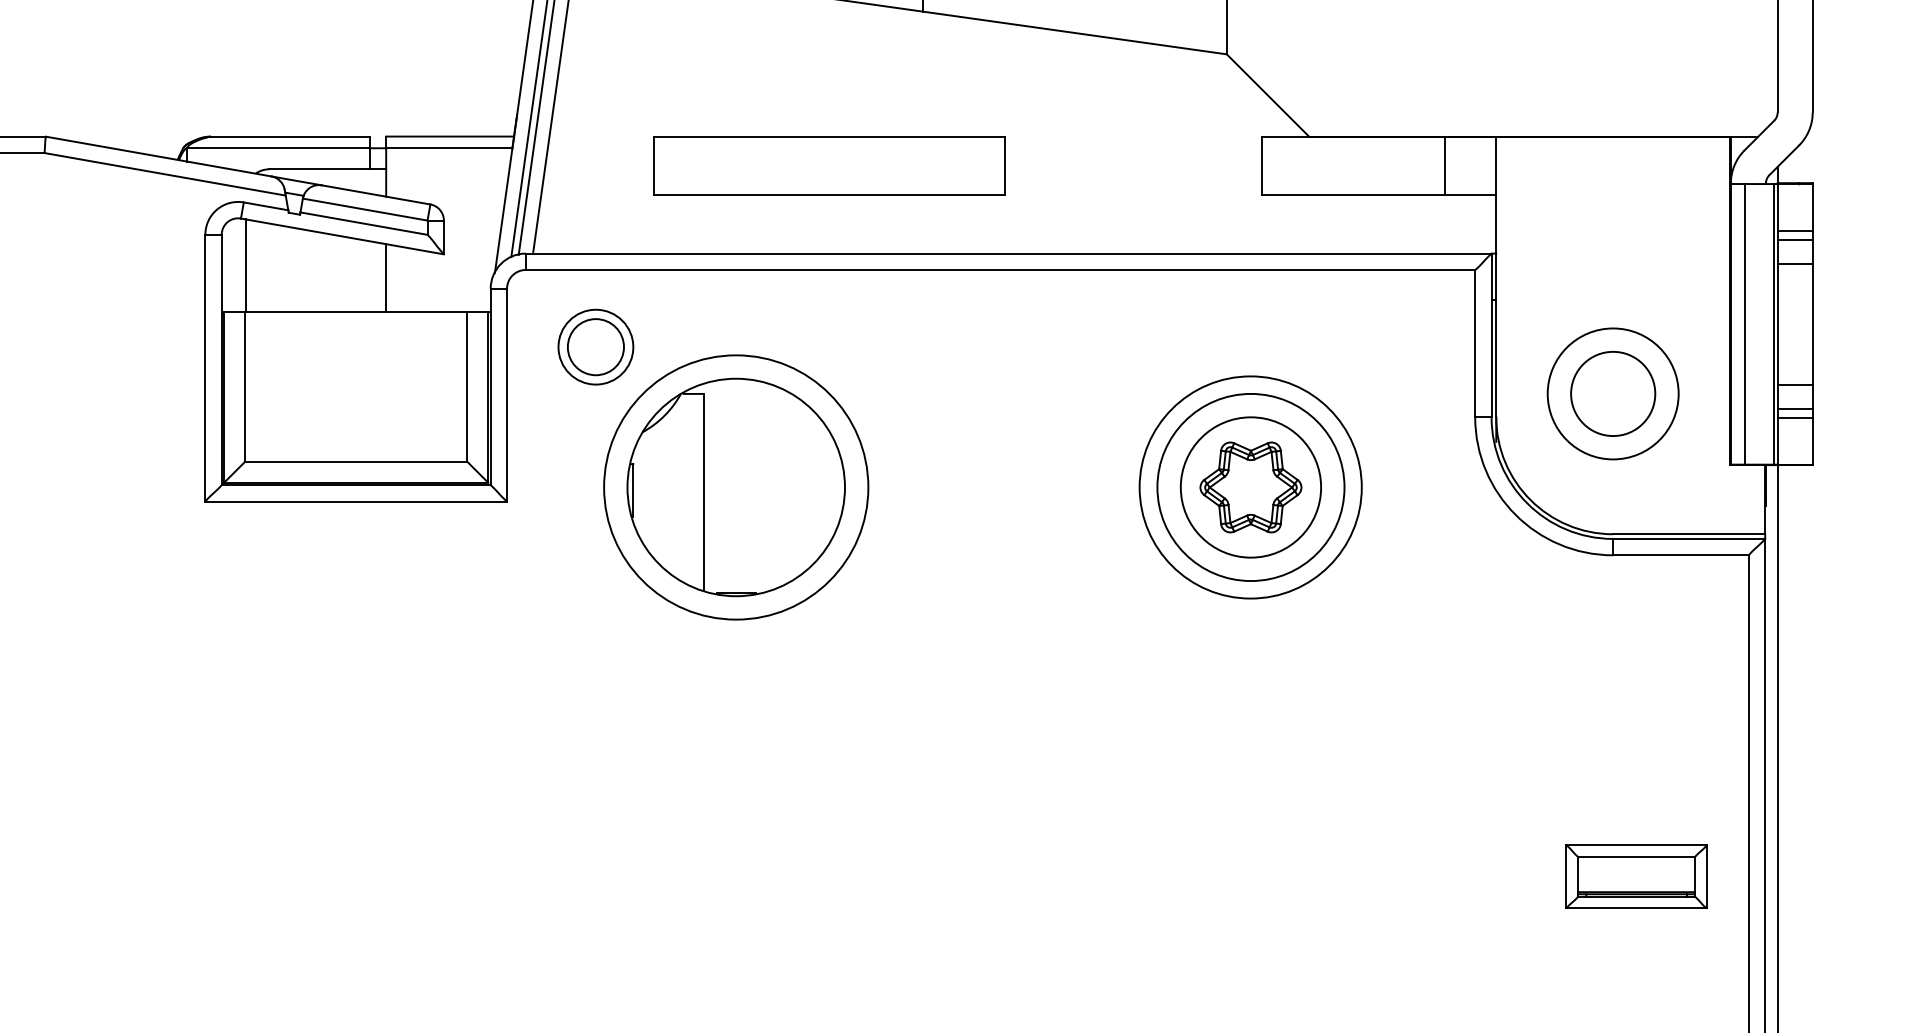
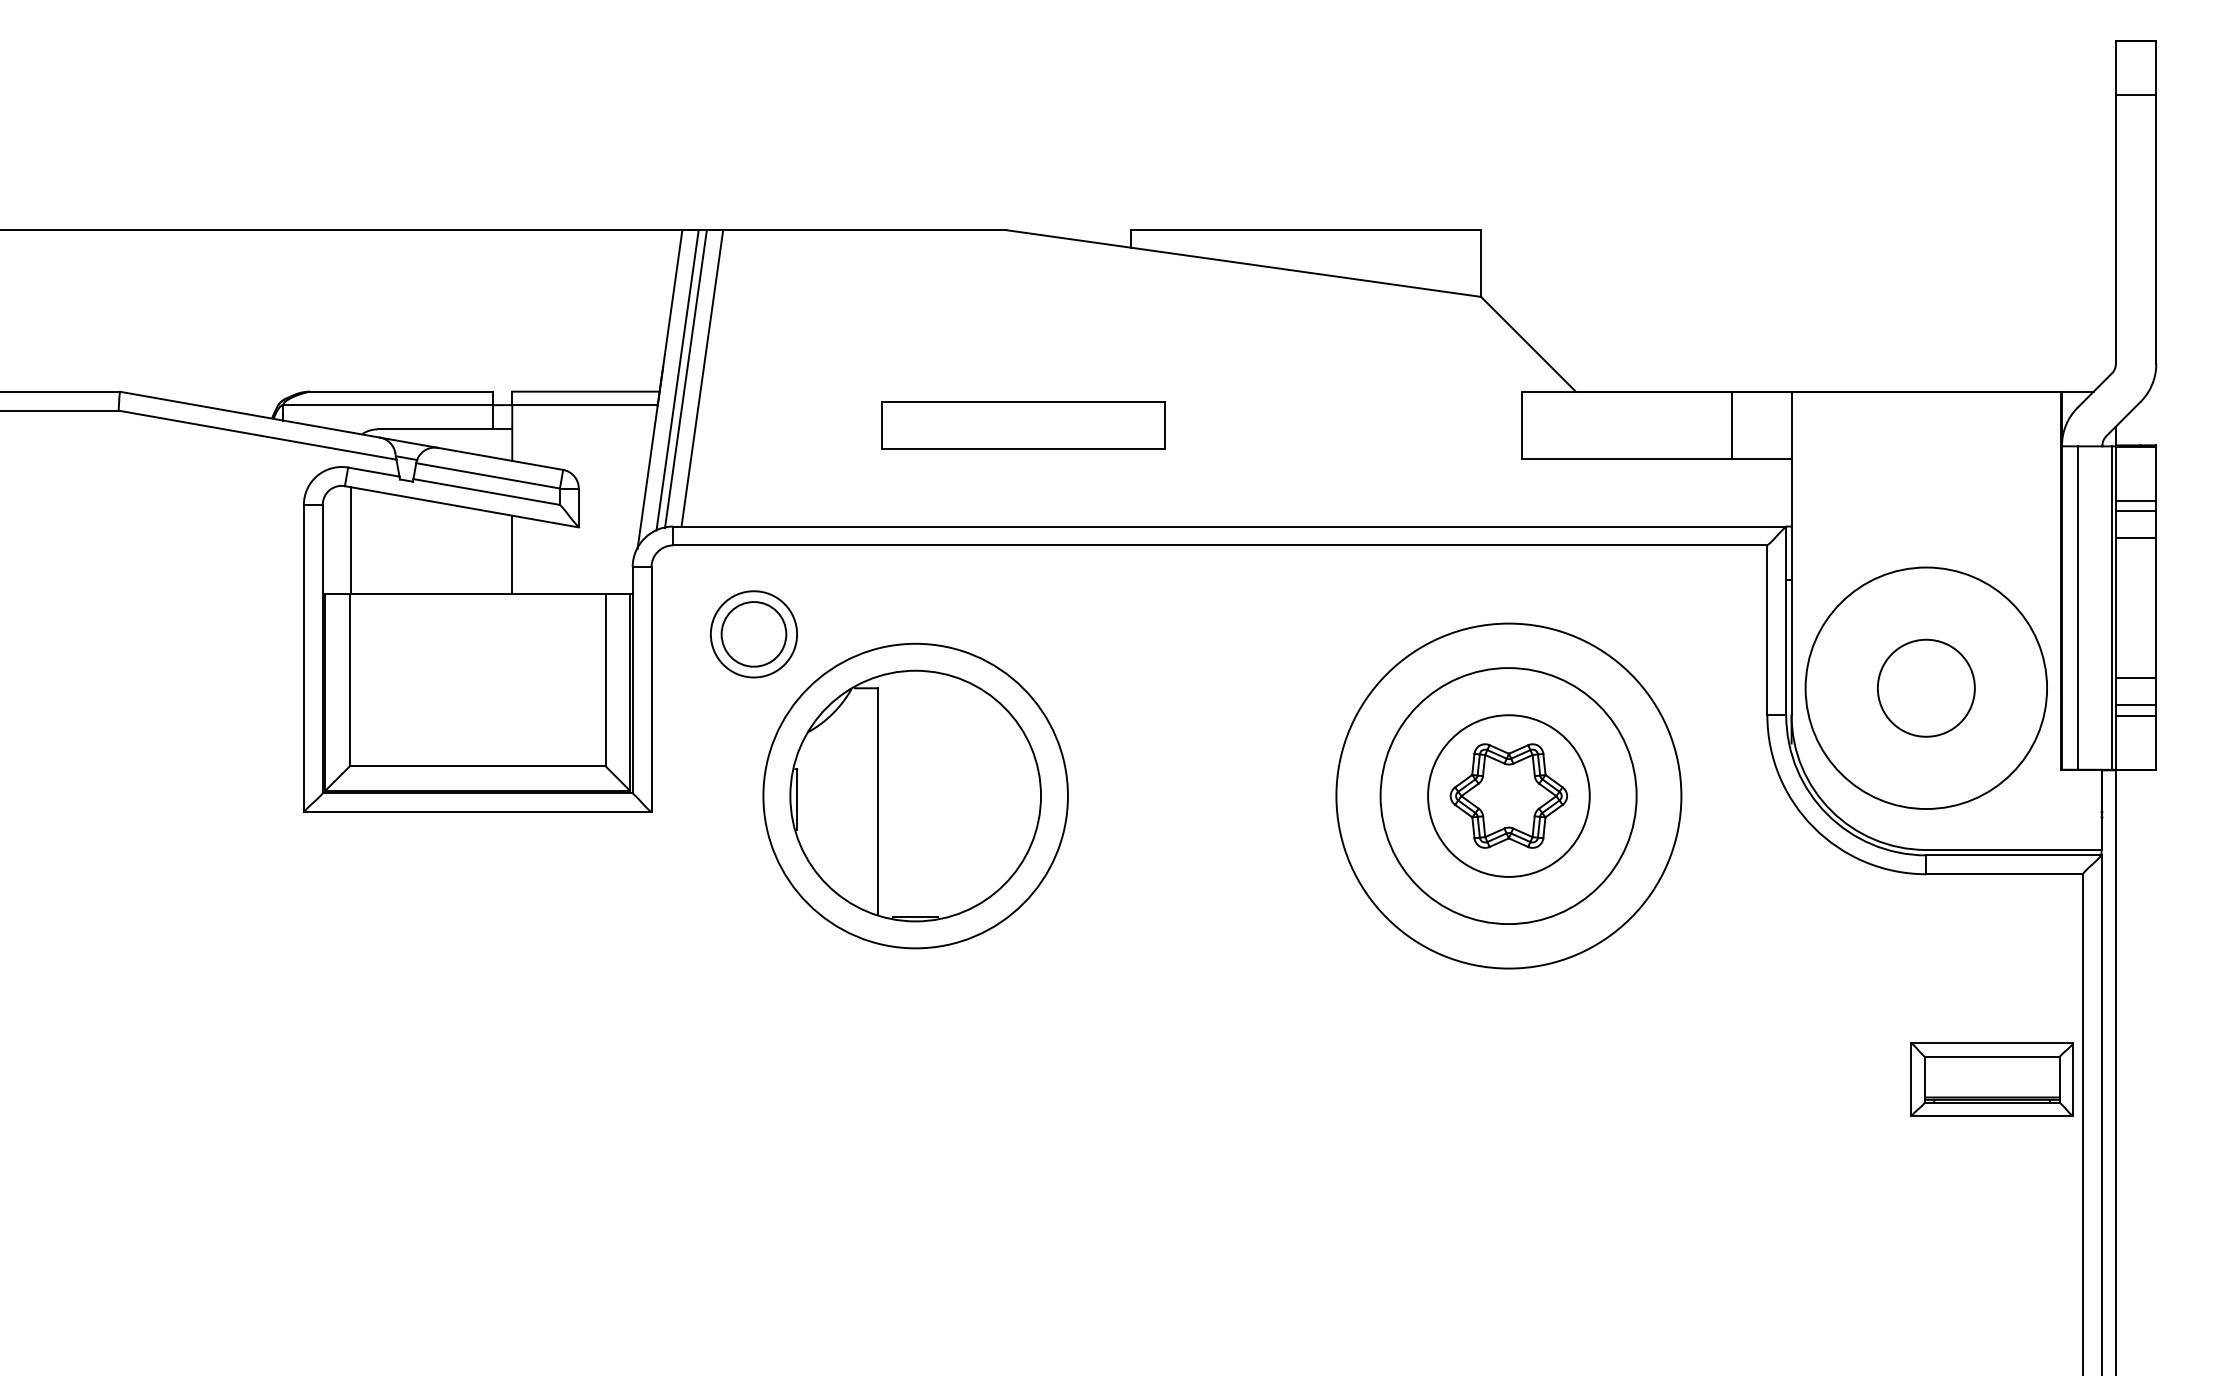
part: (829, 165) -> (1023, 425), size x0.7
circle: (1612, 393) -> (1925, 687), size x1.6
circle: (1250, 486) -> (1508, 795), size x1.6
part: (1635, 876) -> (1991, 1079), moved

